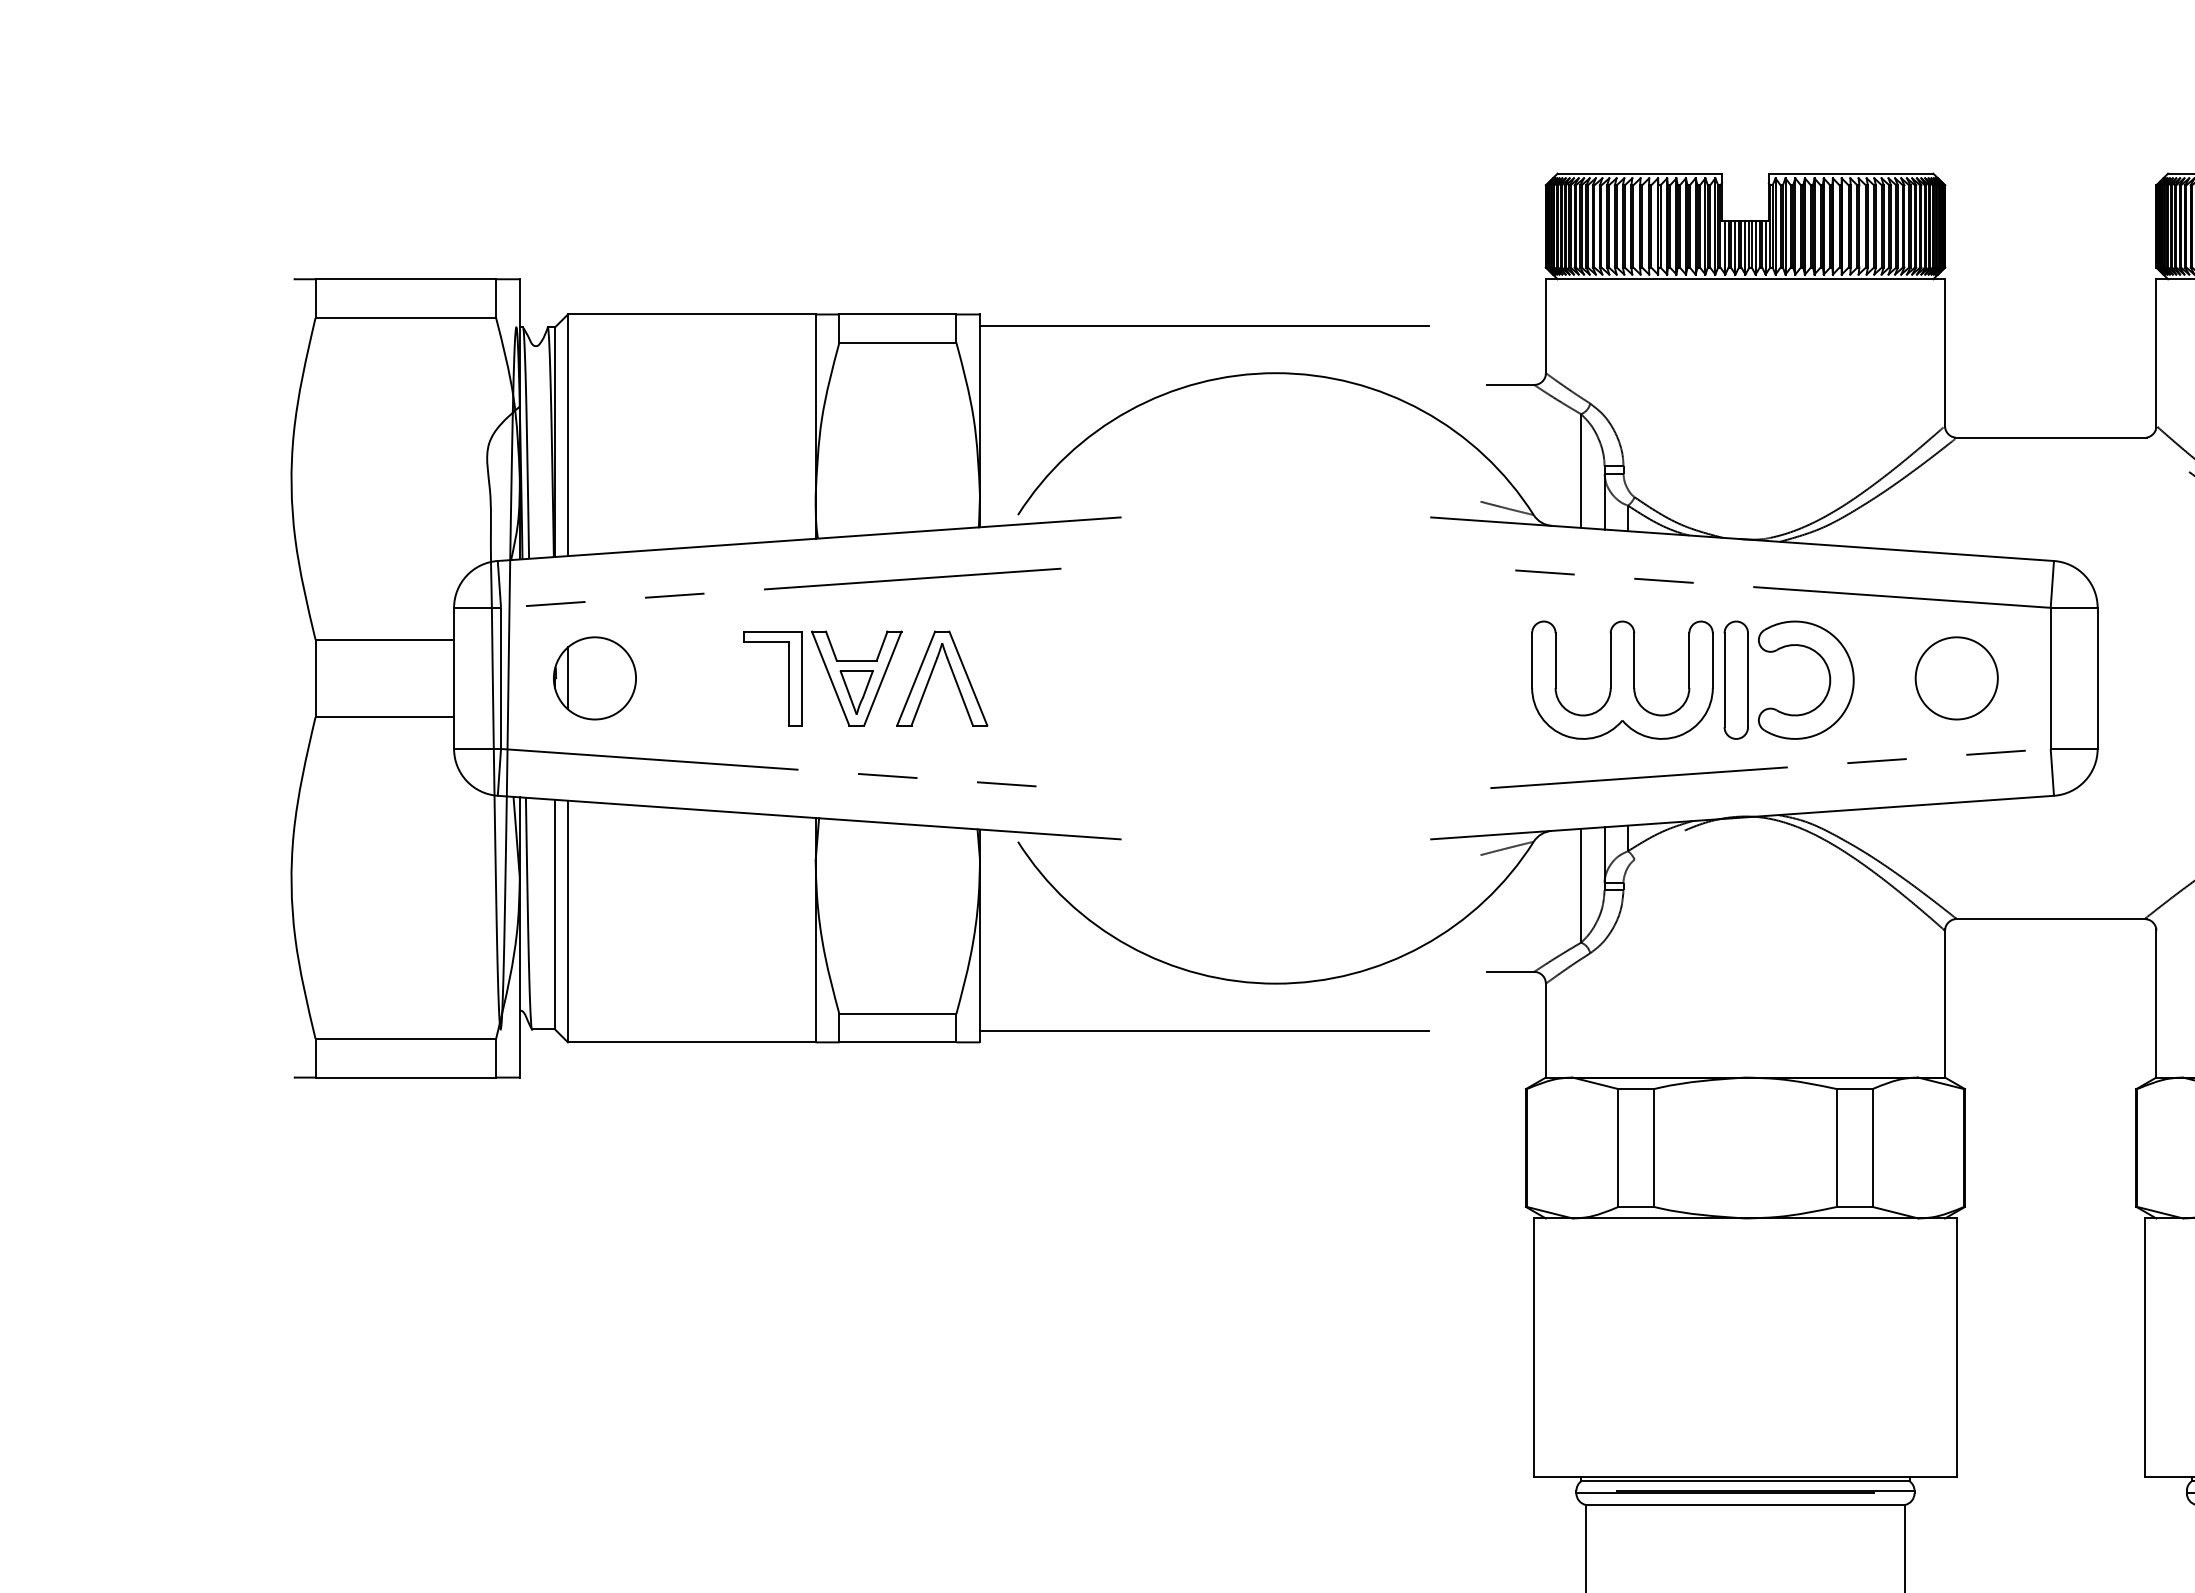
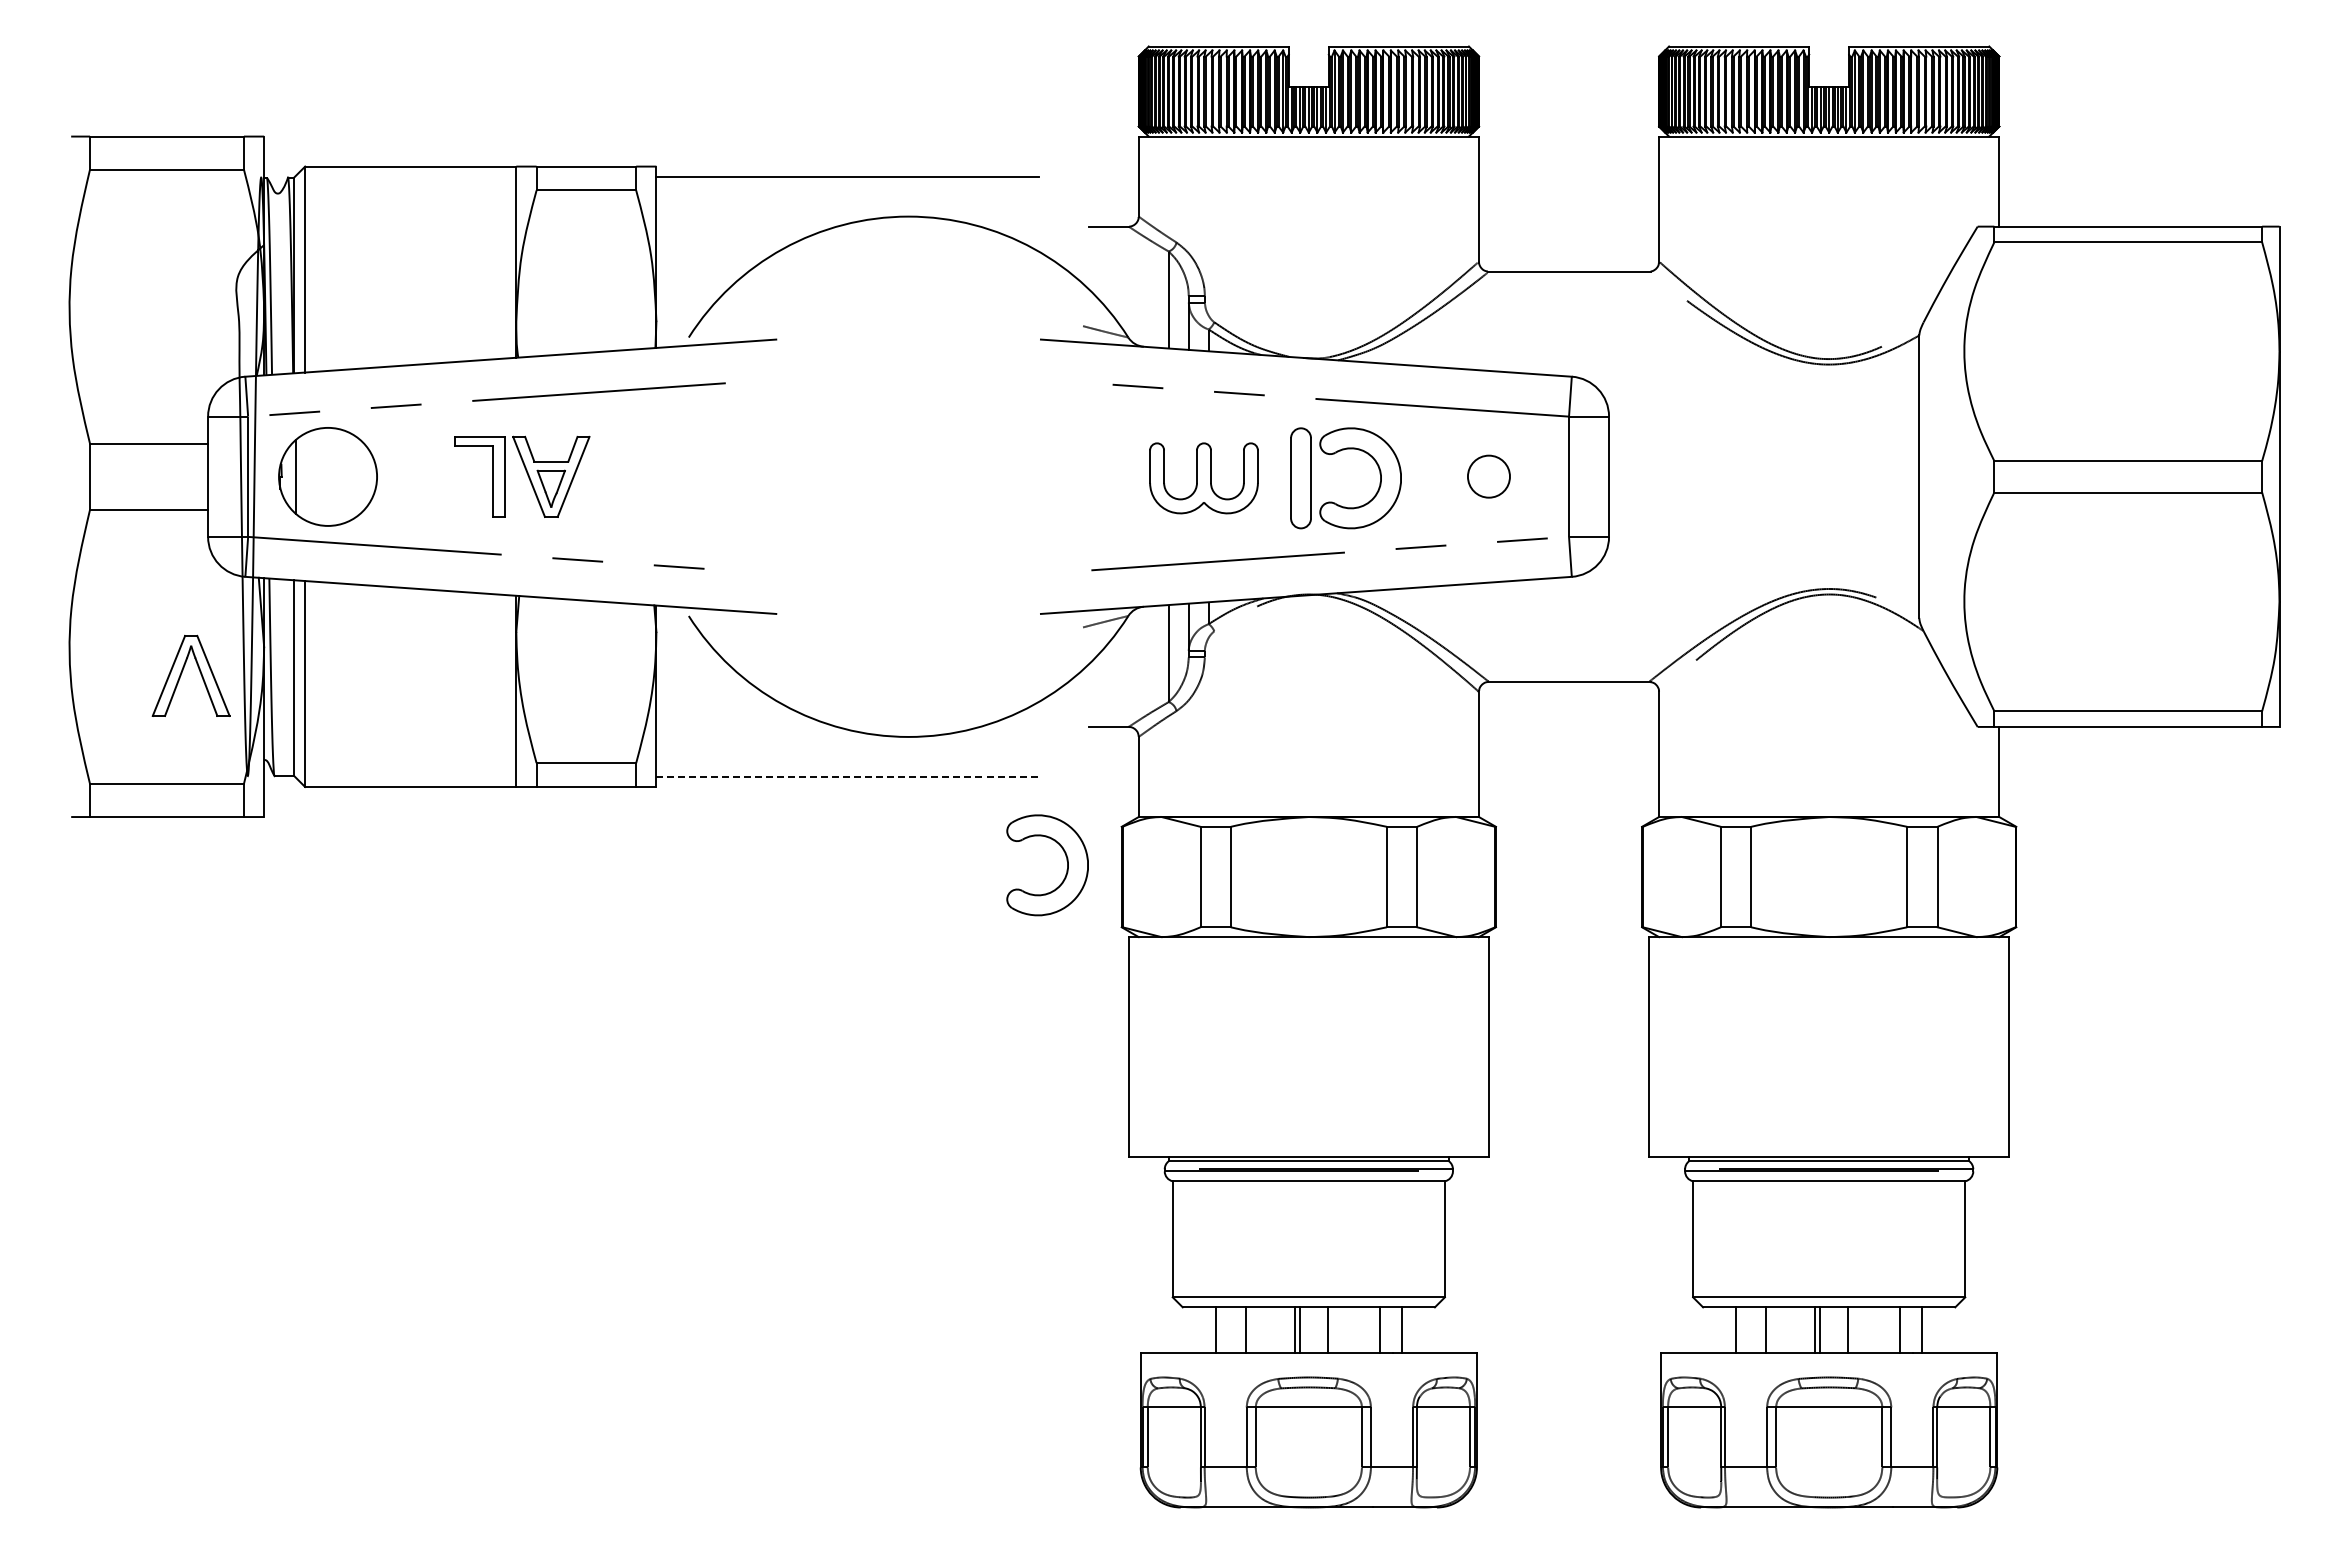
part: (932, 675) -> (182, 673), moved
part: (595, 678) -> (328, 476), size x1.4
circle: (1956, 678) -> (1488, 476), size x0.6
part: (1621, 680) -> (1203, 478), size x0.7
line: (1205, 1031) -> (848, 777), solid -> dashed
part: (1461, 1129) -> (1066, 861), added

